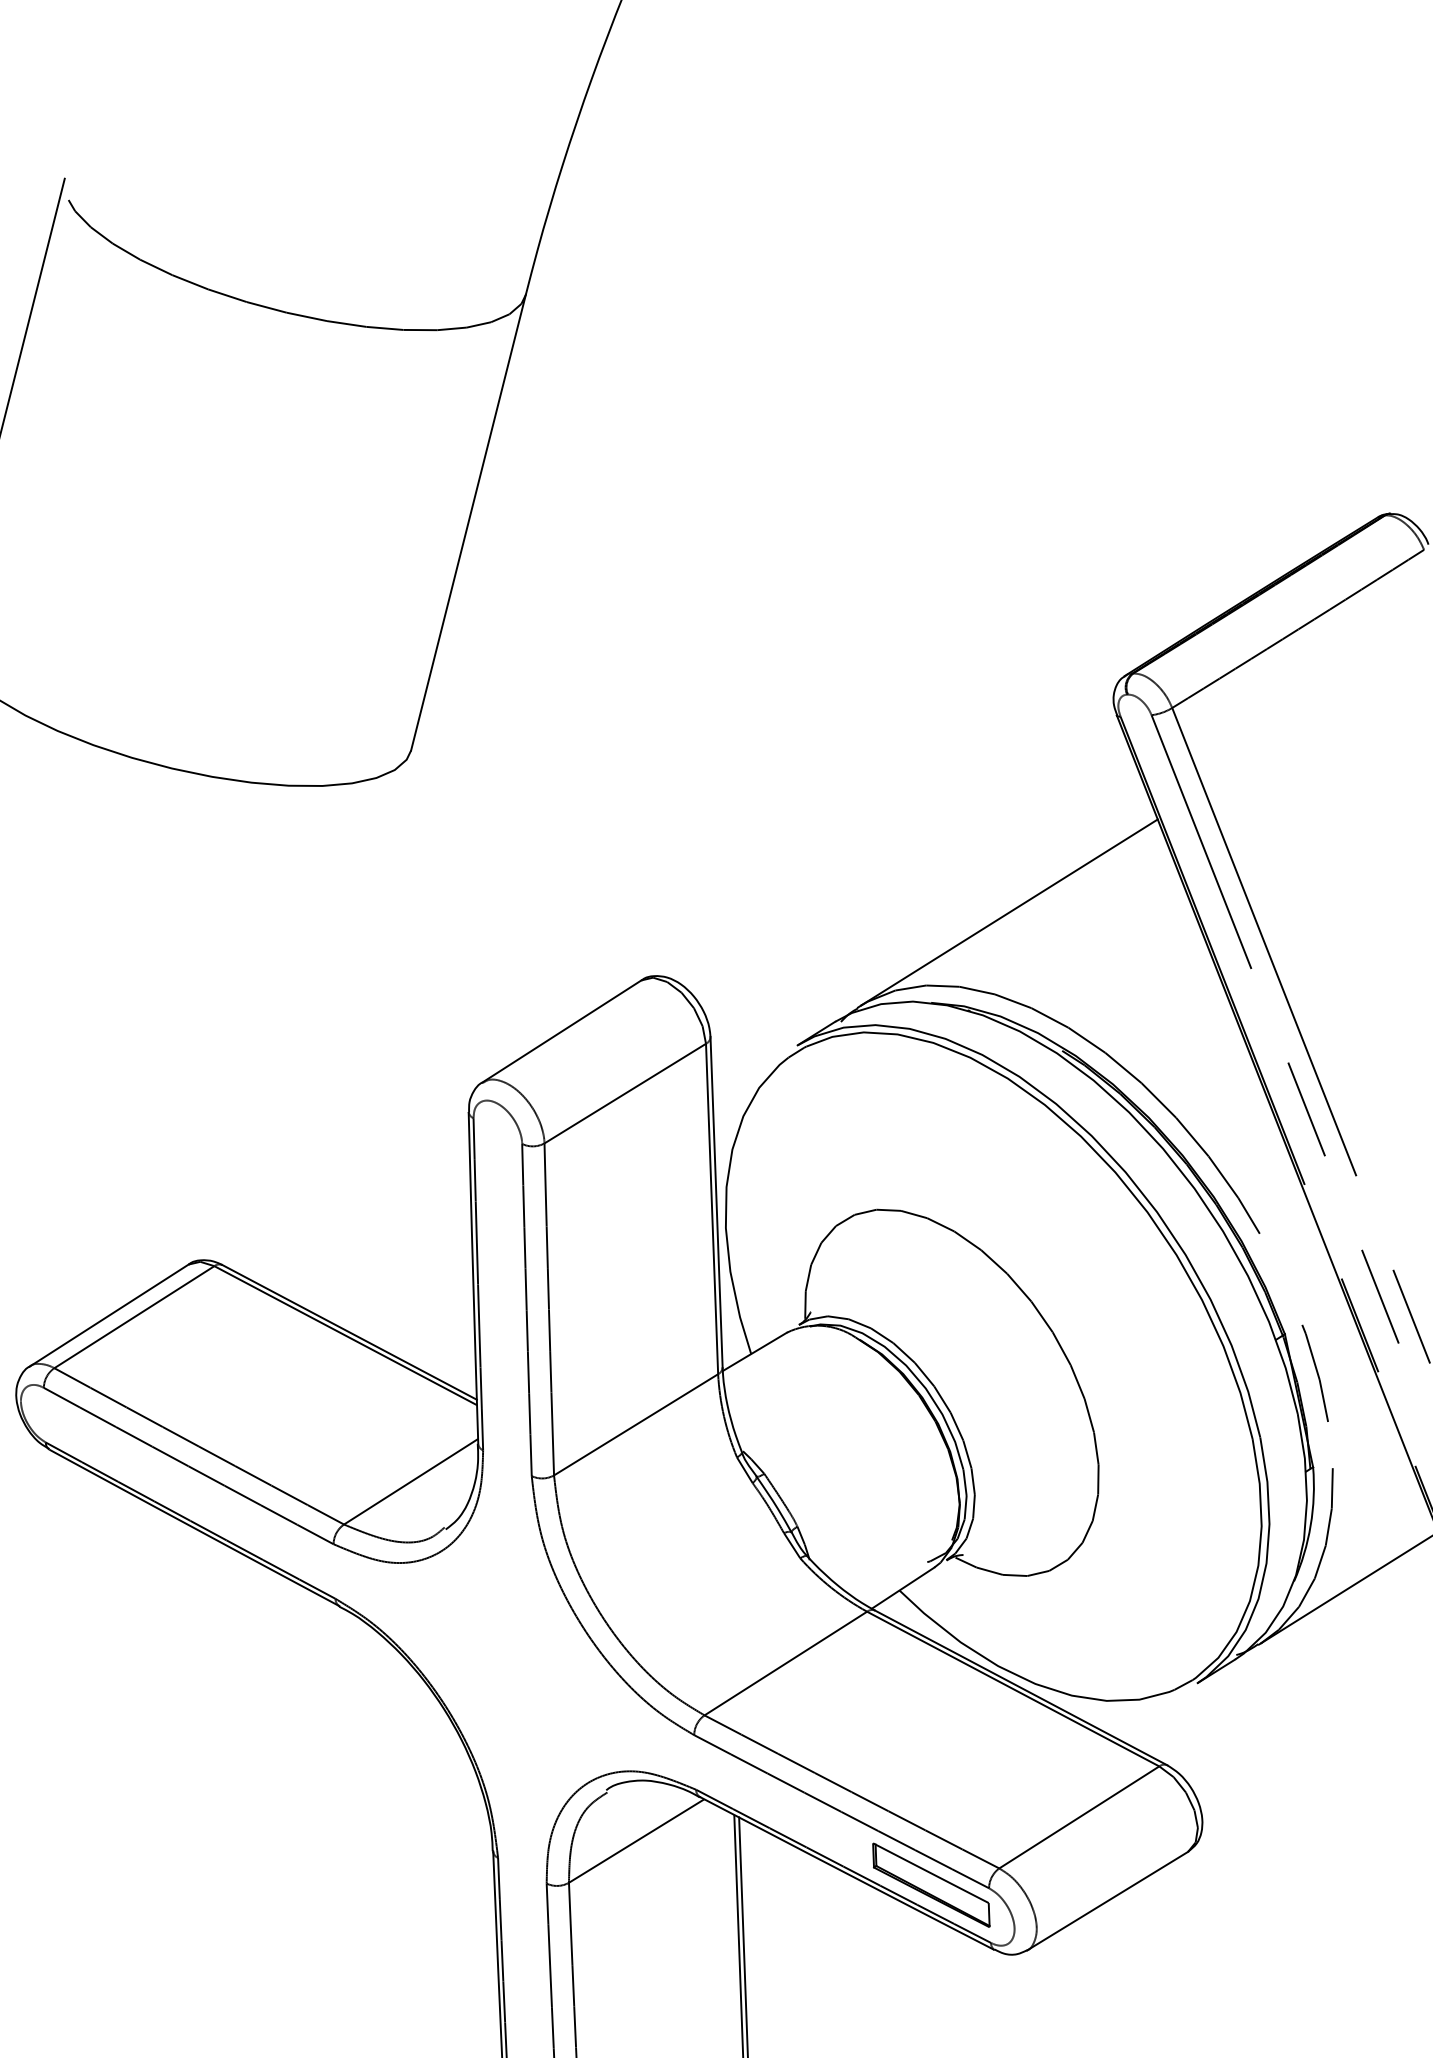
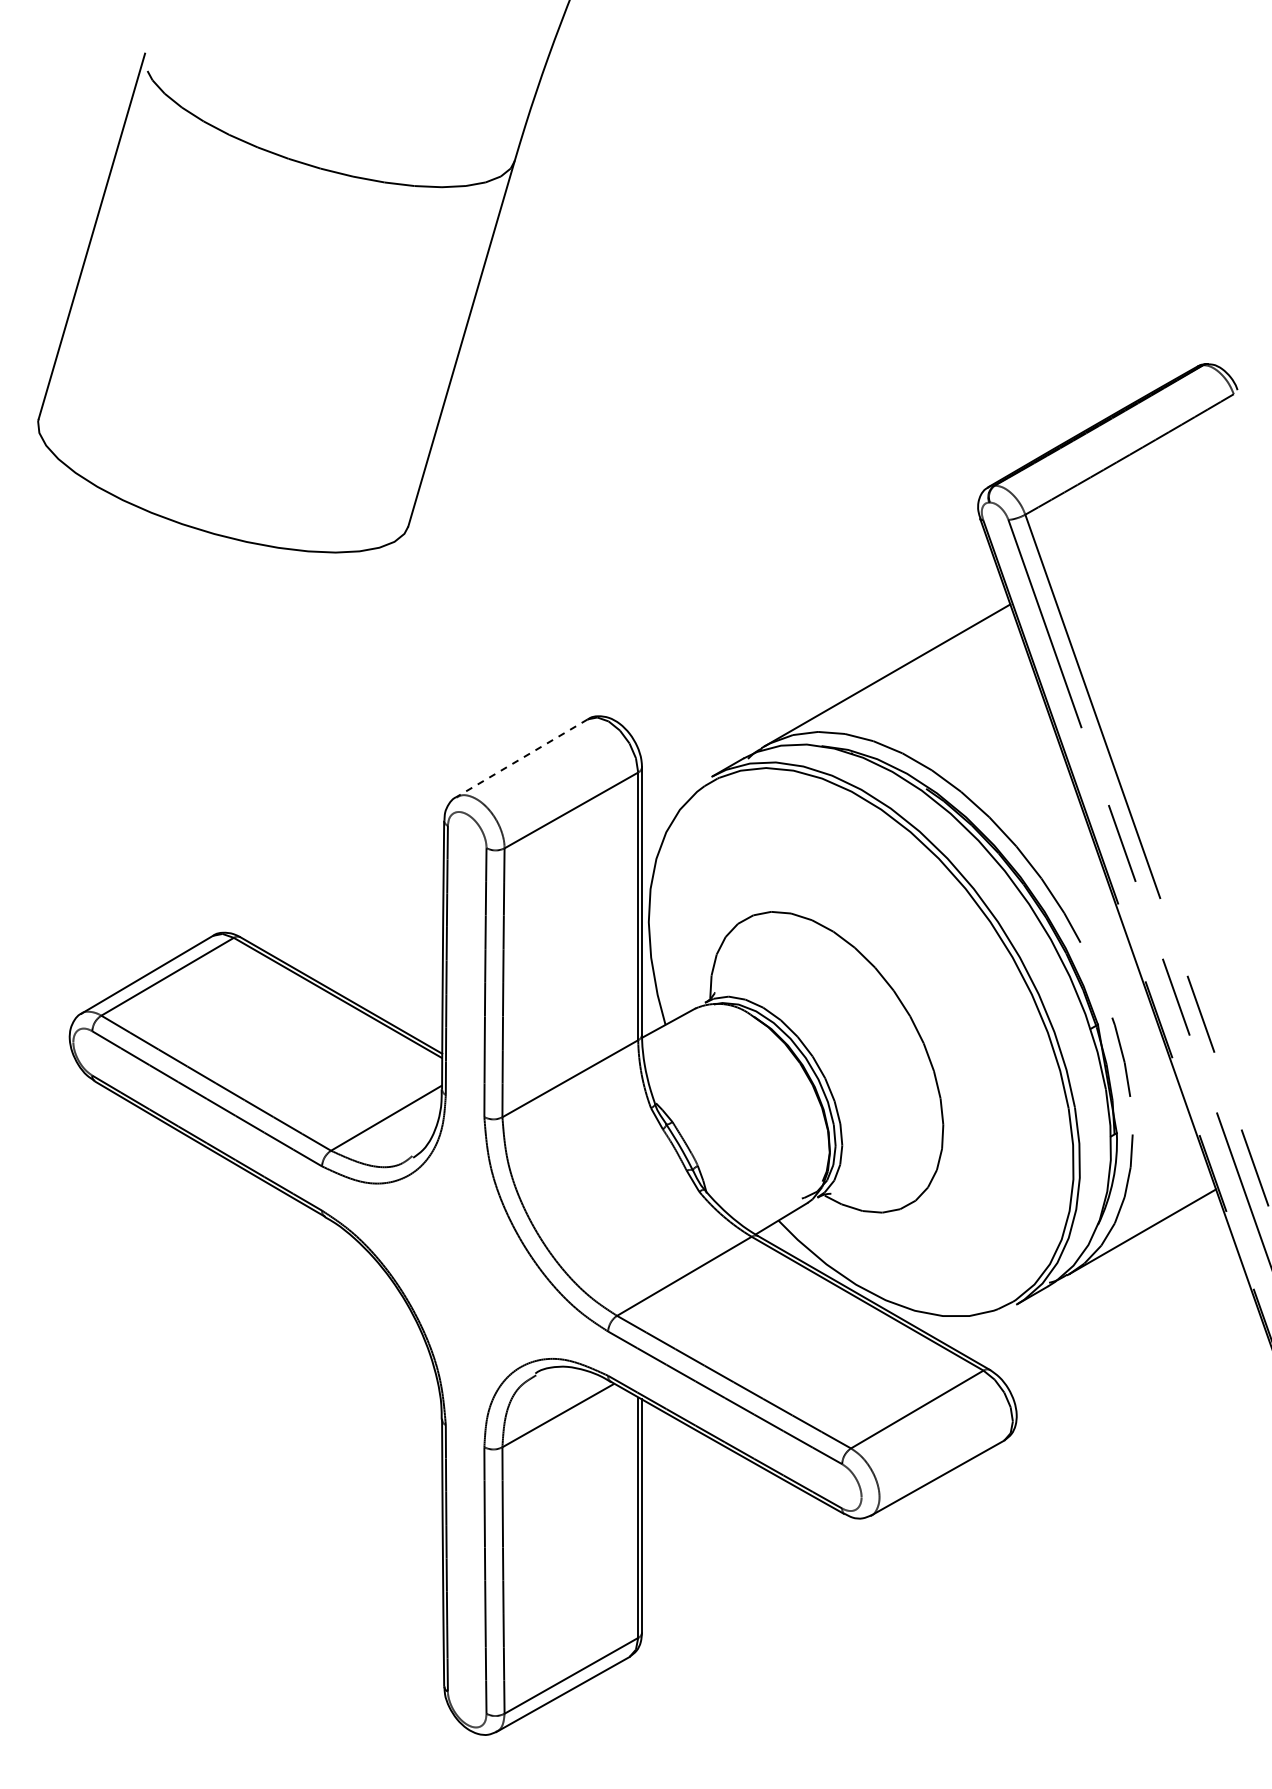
line: (561, 1031) -> (521, 758), solid -> dashed
part: (931, 1884) -> (795, 1459), removed

